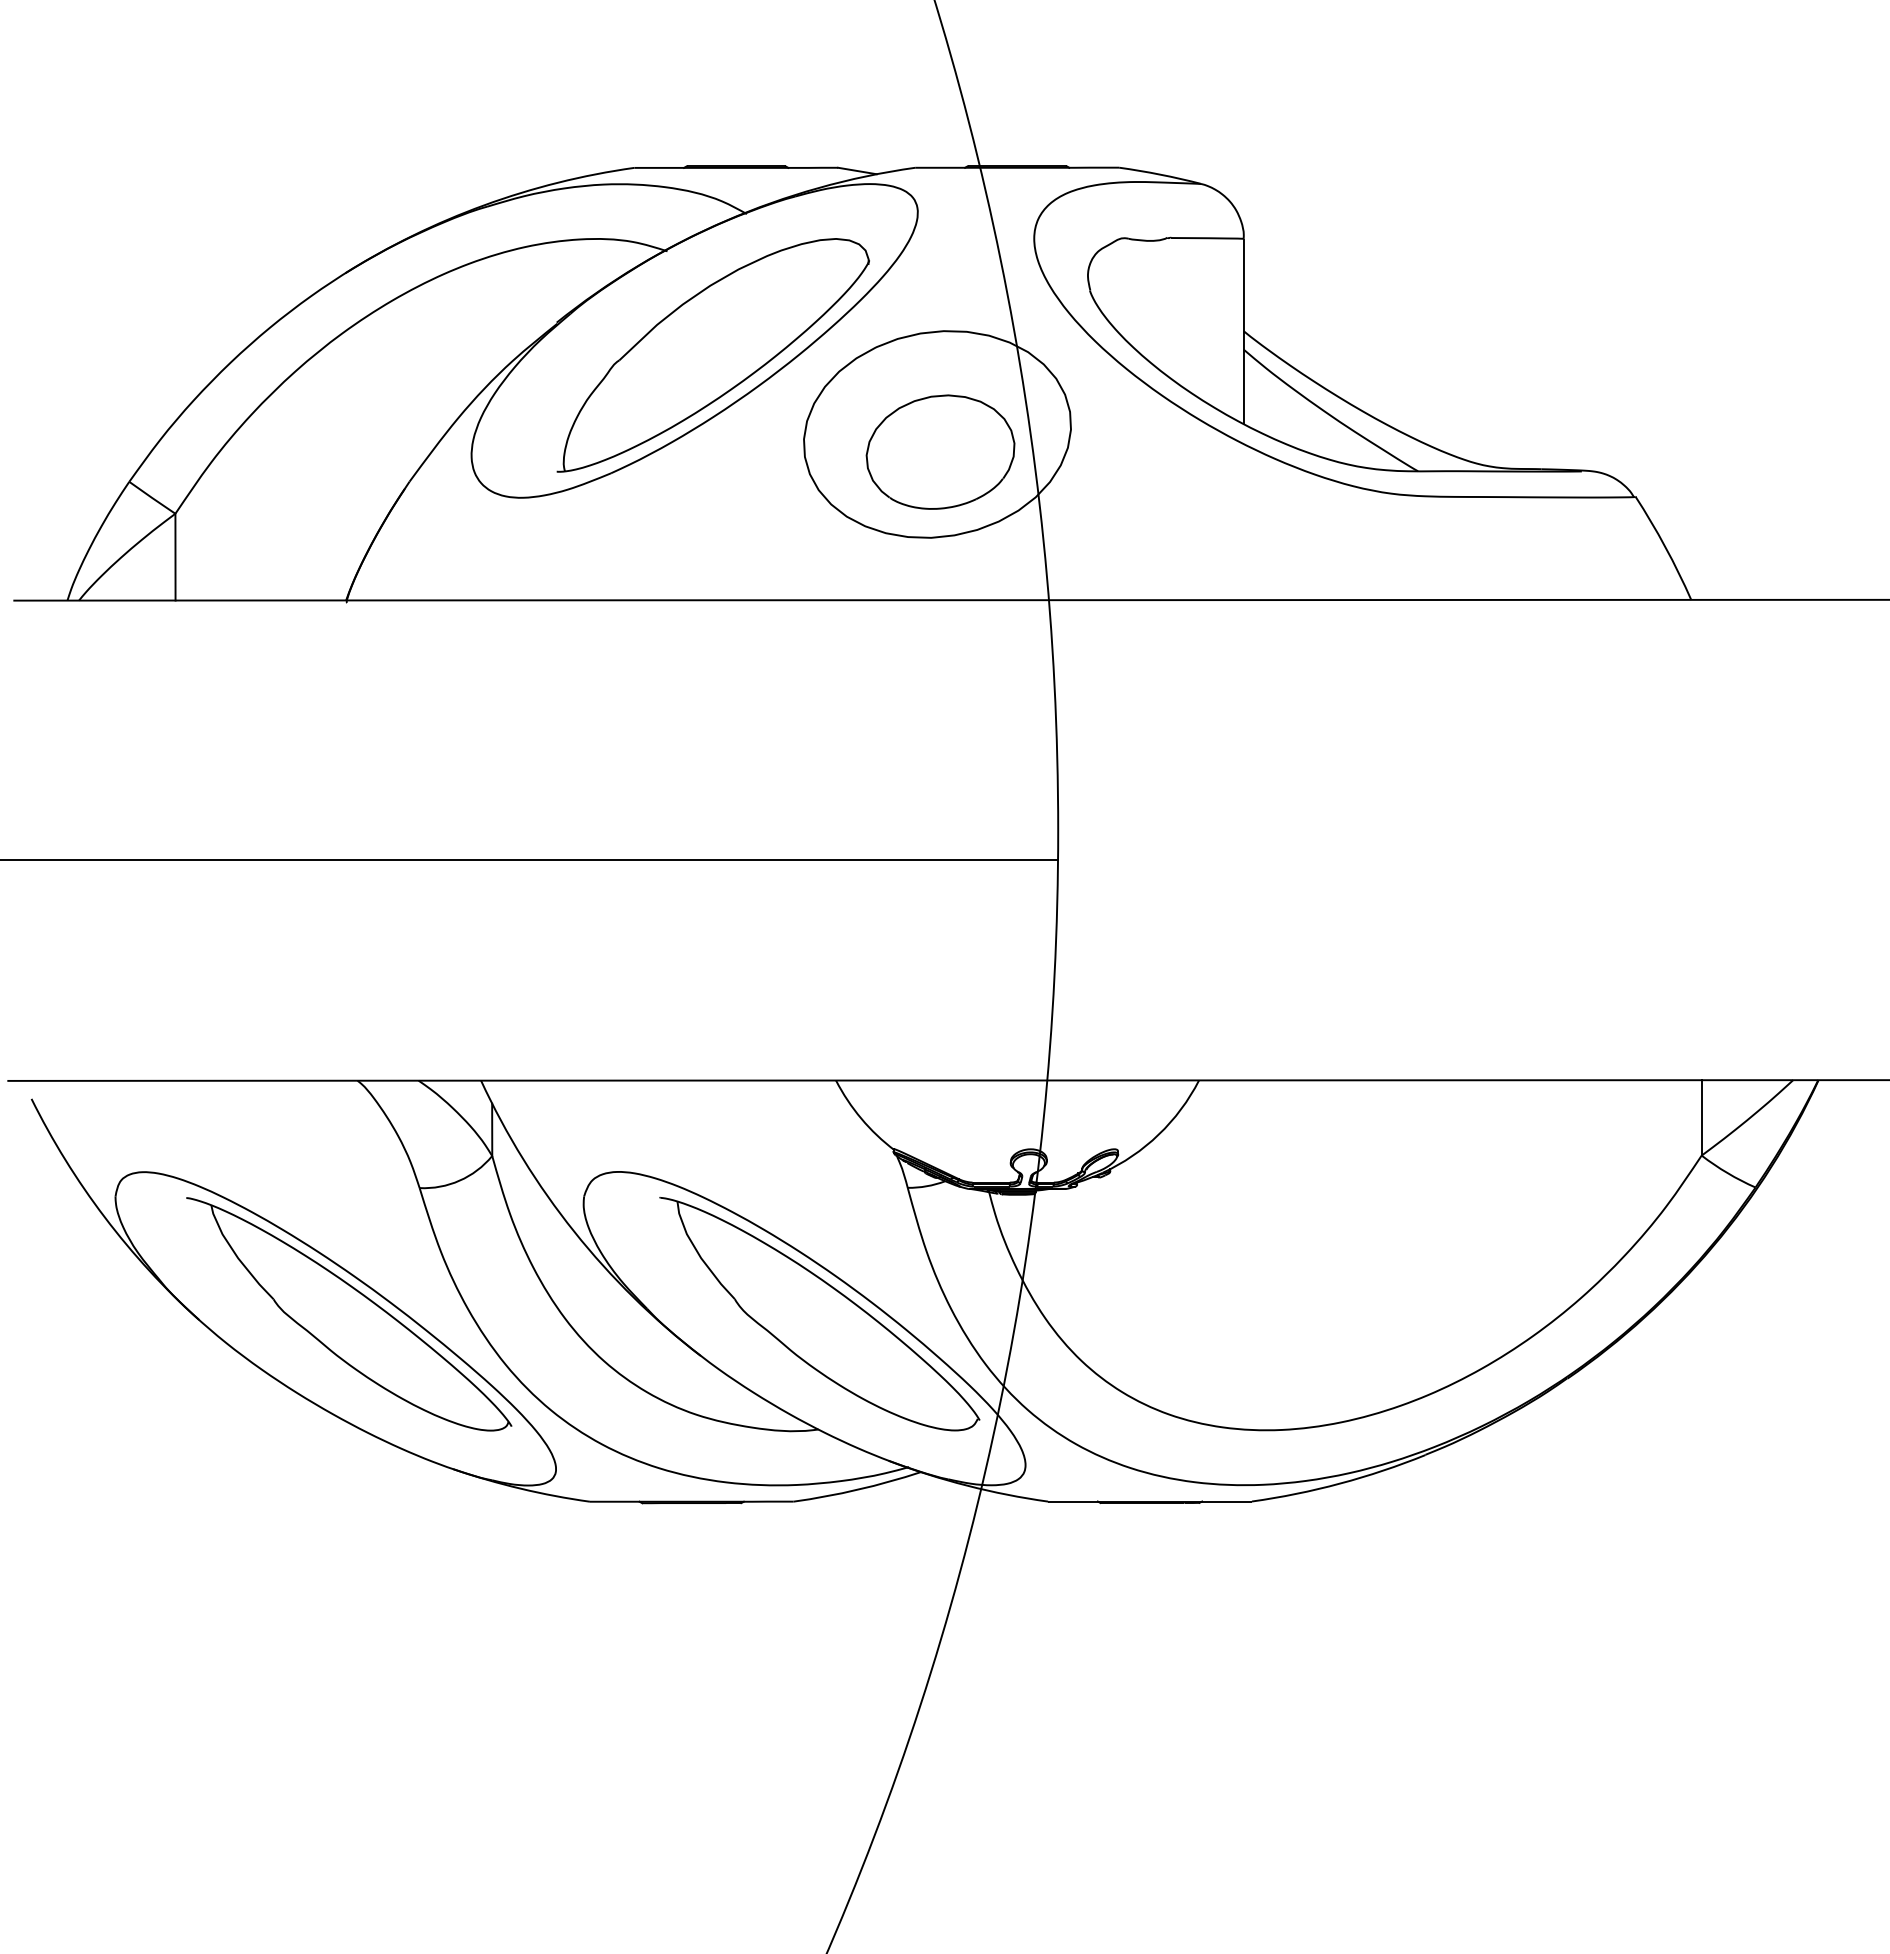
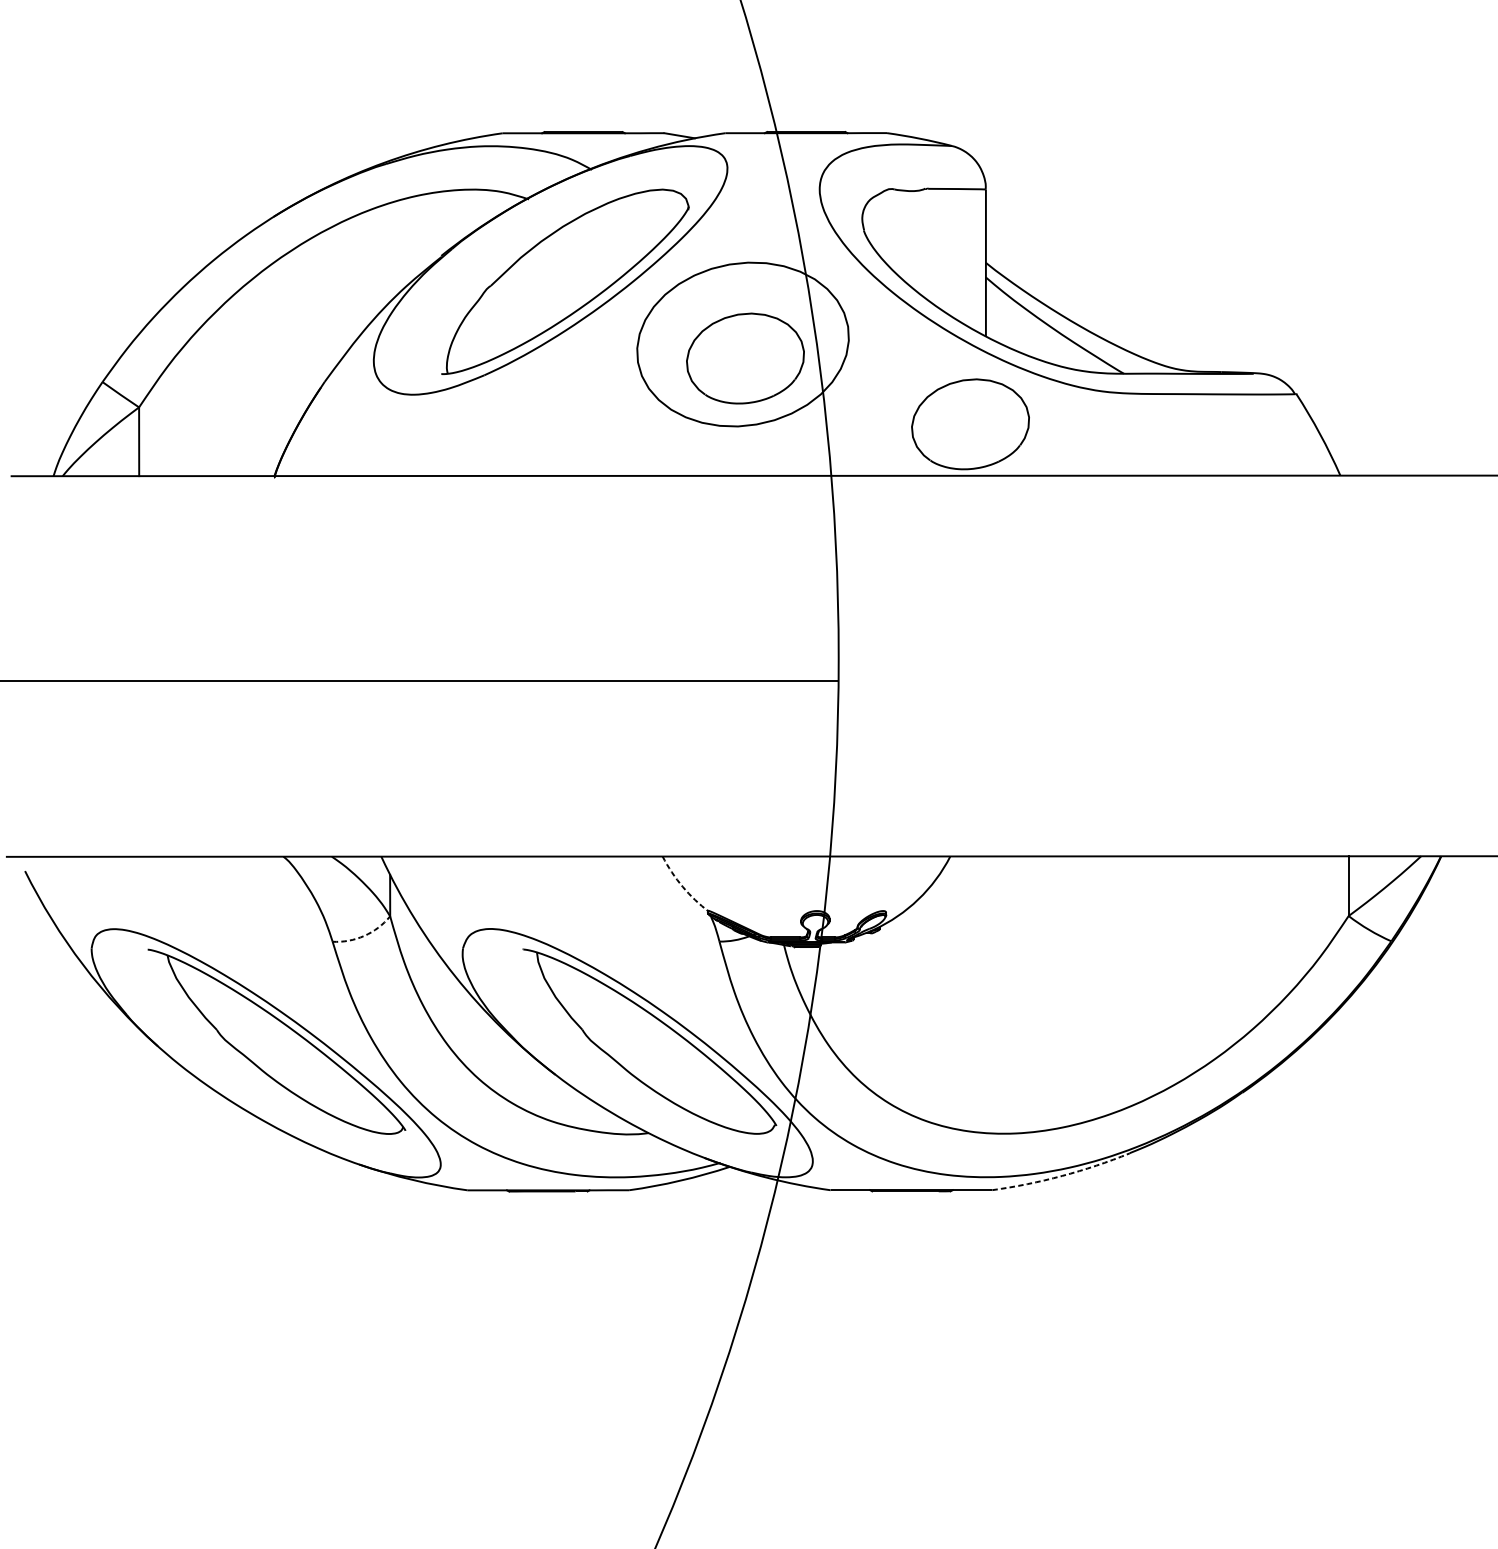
part: (1224, 534) -> (970, 423), added
arc: (861, 1118) -> (682, 886), solid -> dashed
arc: (459, 1180) -> (364, 935), solid -> dashed
arc: (1340, 1483) -> (1062, 1175), solid -> dashed

